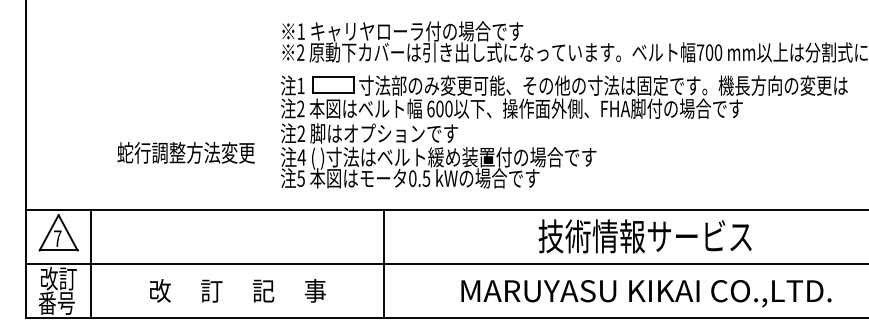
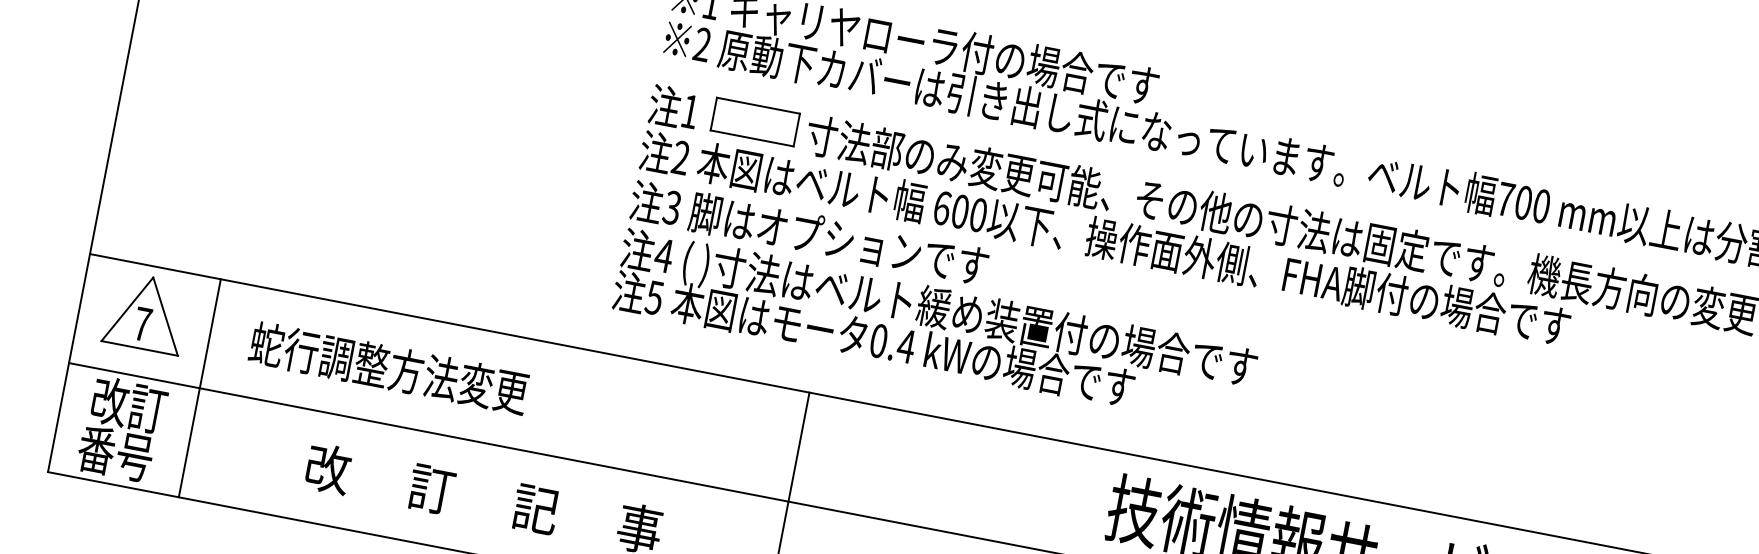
text: (301, 134) -> (672, 209), 2 -> 3
text: (185, 152) -> (387, 367), moved
text: (426, 178) -> (906, 346), 0.5 -> 0.4

